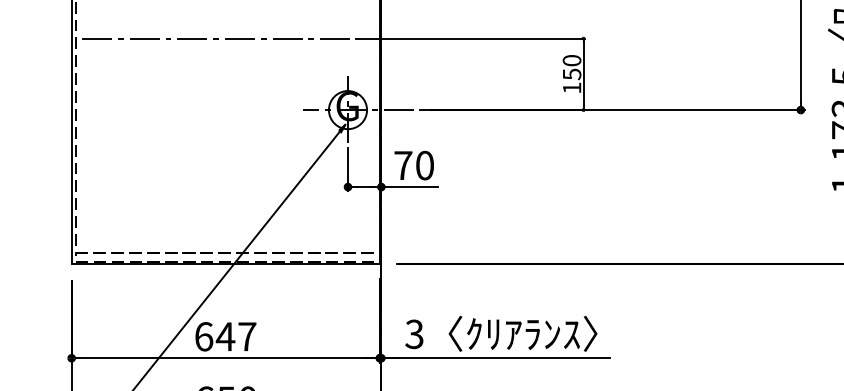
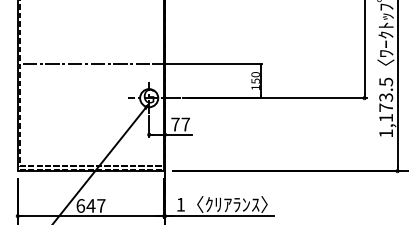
text: (424, 165) -> (185, 124), 70 -> 77
text: (413, 333) -> (180, 204), 3 -> 1

